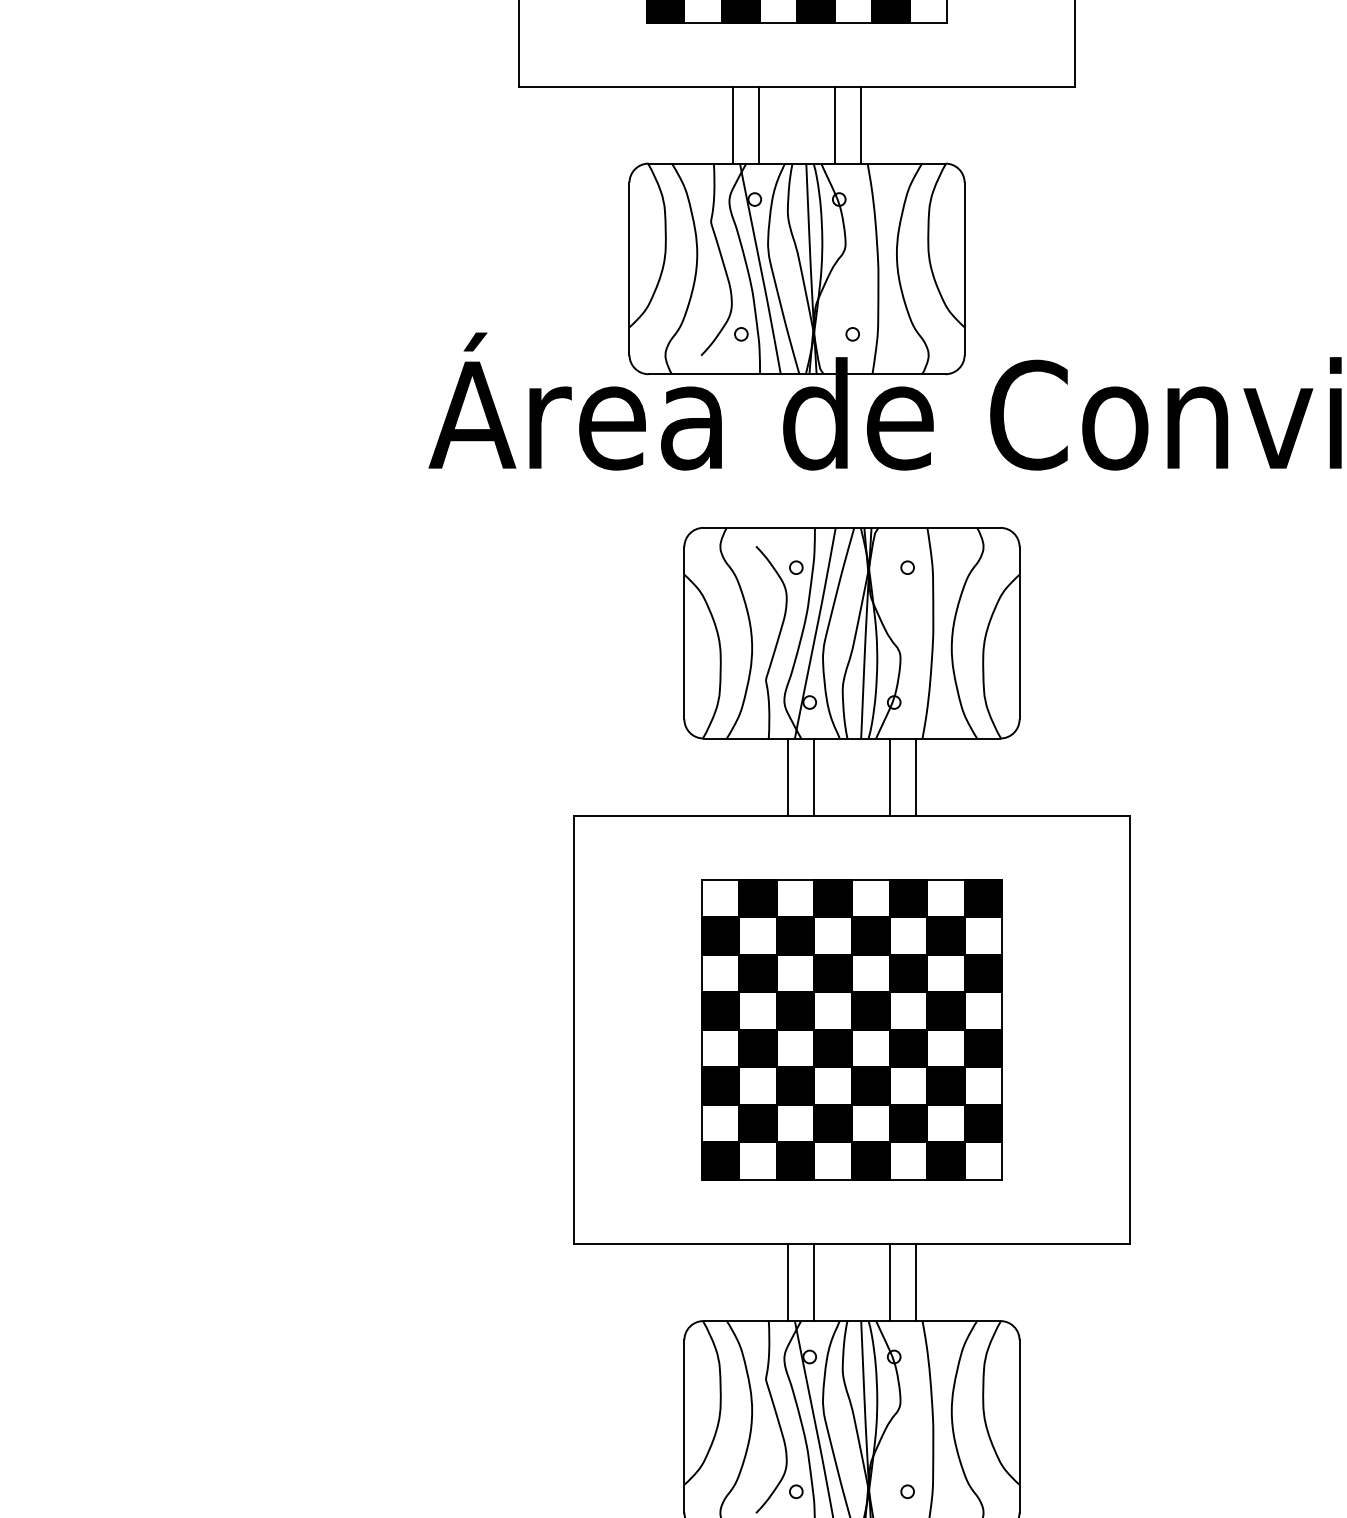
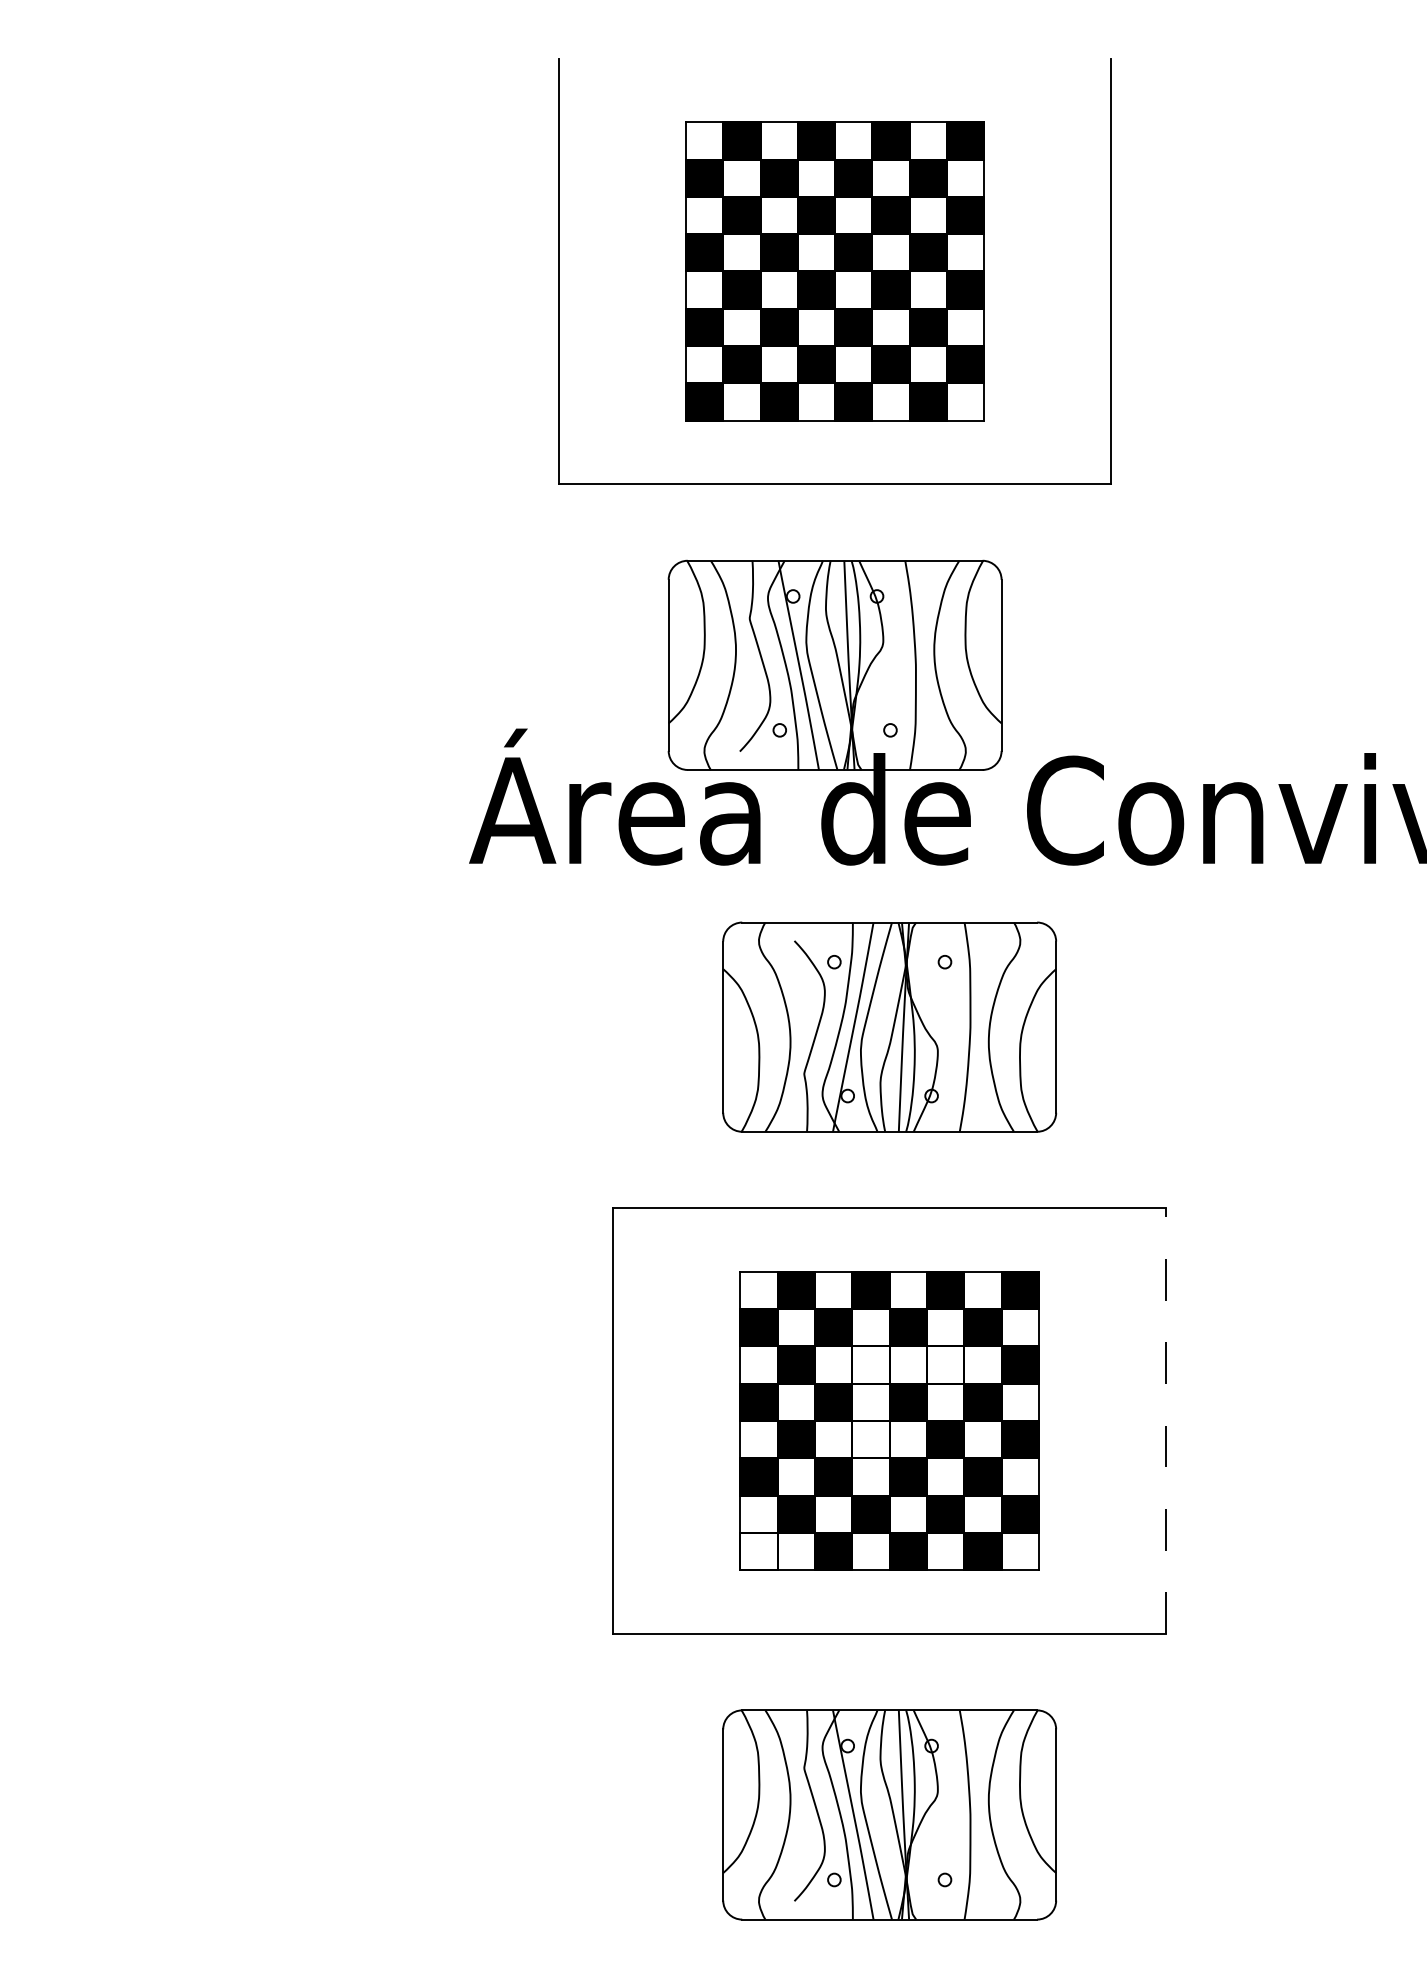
line: (732, 125) -> (771, 522), removed
line: (759, 125) -> (797, 522), removed
line: (835, 125) -> (873, 522), removed
line: (860, 125) -> (898, 522), removed
line: (788, 776) -> (826, 1169), removed
line: (813, 776) -> (851, 1169), removed
line: (890, 776) -> (927, 1169), removed
line: (916, 776) -> (953, 1169), removed
fill: (832, 972) -> (870, 1364), removed
fill: (908, 972) -> (945, 1364), removed
line: (1129, 1030) -> (1165, 1421), solid -> dashed
fill: (832, 1048) -> (870, 1439), removed
fill: (719, 1161) -> (758, 1551), removed
line: (788, 1281) -> (826, 1671), removed
line: (813, 1281) -> (851, 1671), removed
line: (890, 1281) -> (927, 1671), removed
line: (916, 1281) -> (953, 1671), removed

